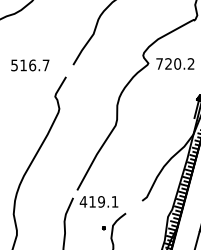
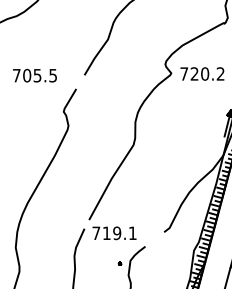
text: (30, 65) -> (35, 75), 516.7 -> 705.5
text: (83, 201) -> (96, 232), 419.1 -> 719.1

